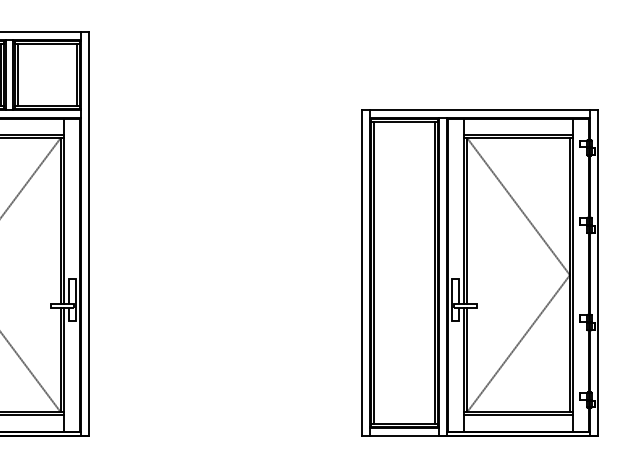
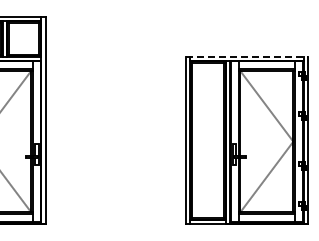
line: (478, 109) -> (246, 56), solid -> dashed

